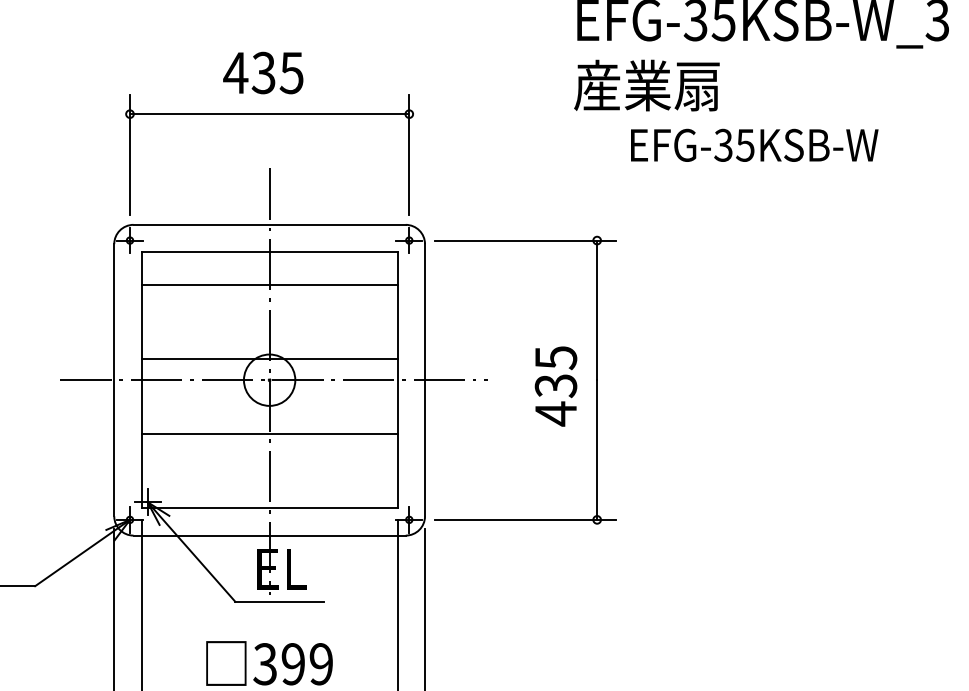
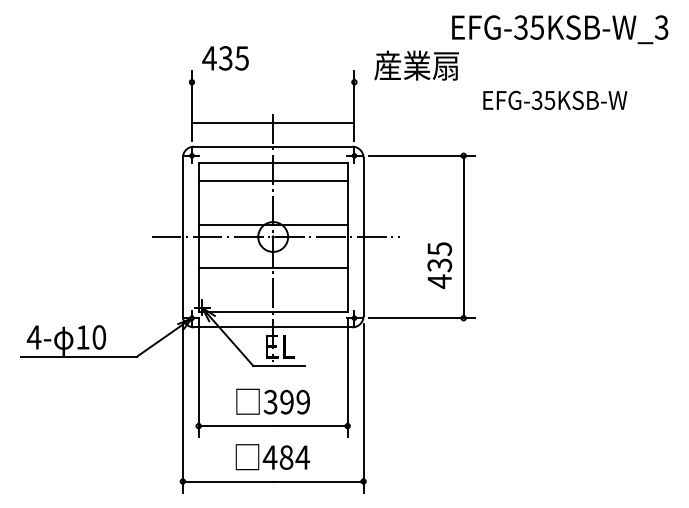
text: (263, 73) -> (225, 58), moved
text: (646, 85) -> (416, 65), moved
line: (268, 114) -> (272, 123), moved
text: (555, 386) -> (439, 265), moved

